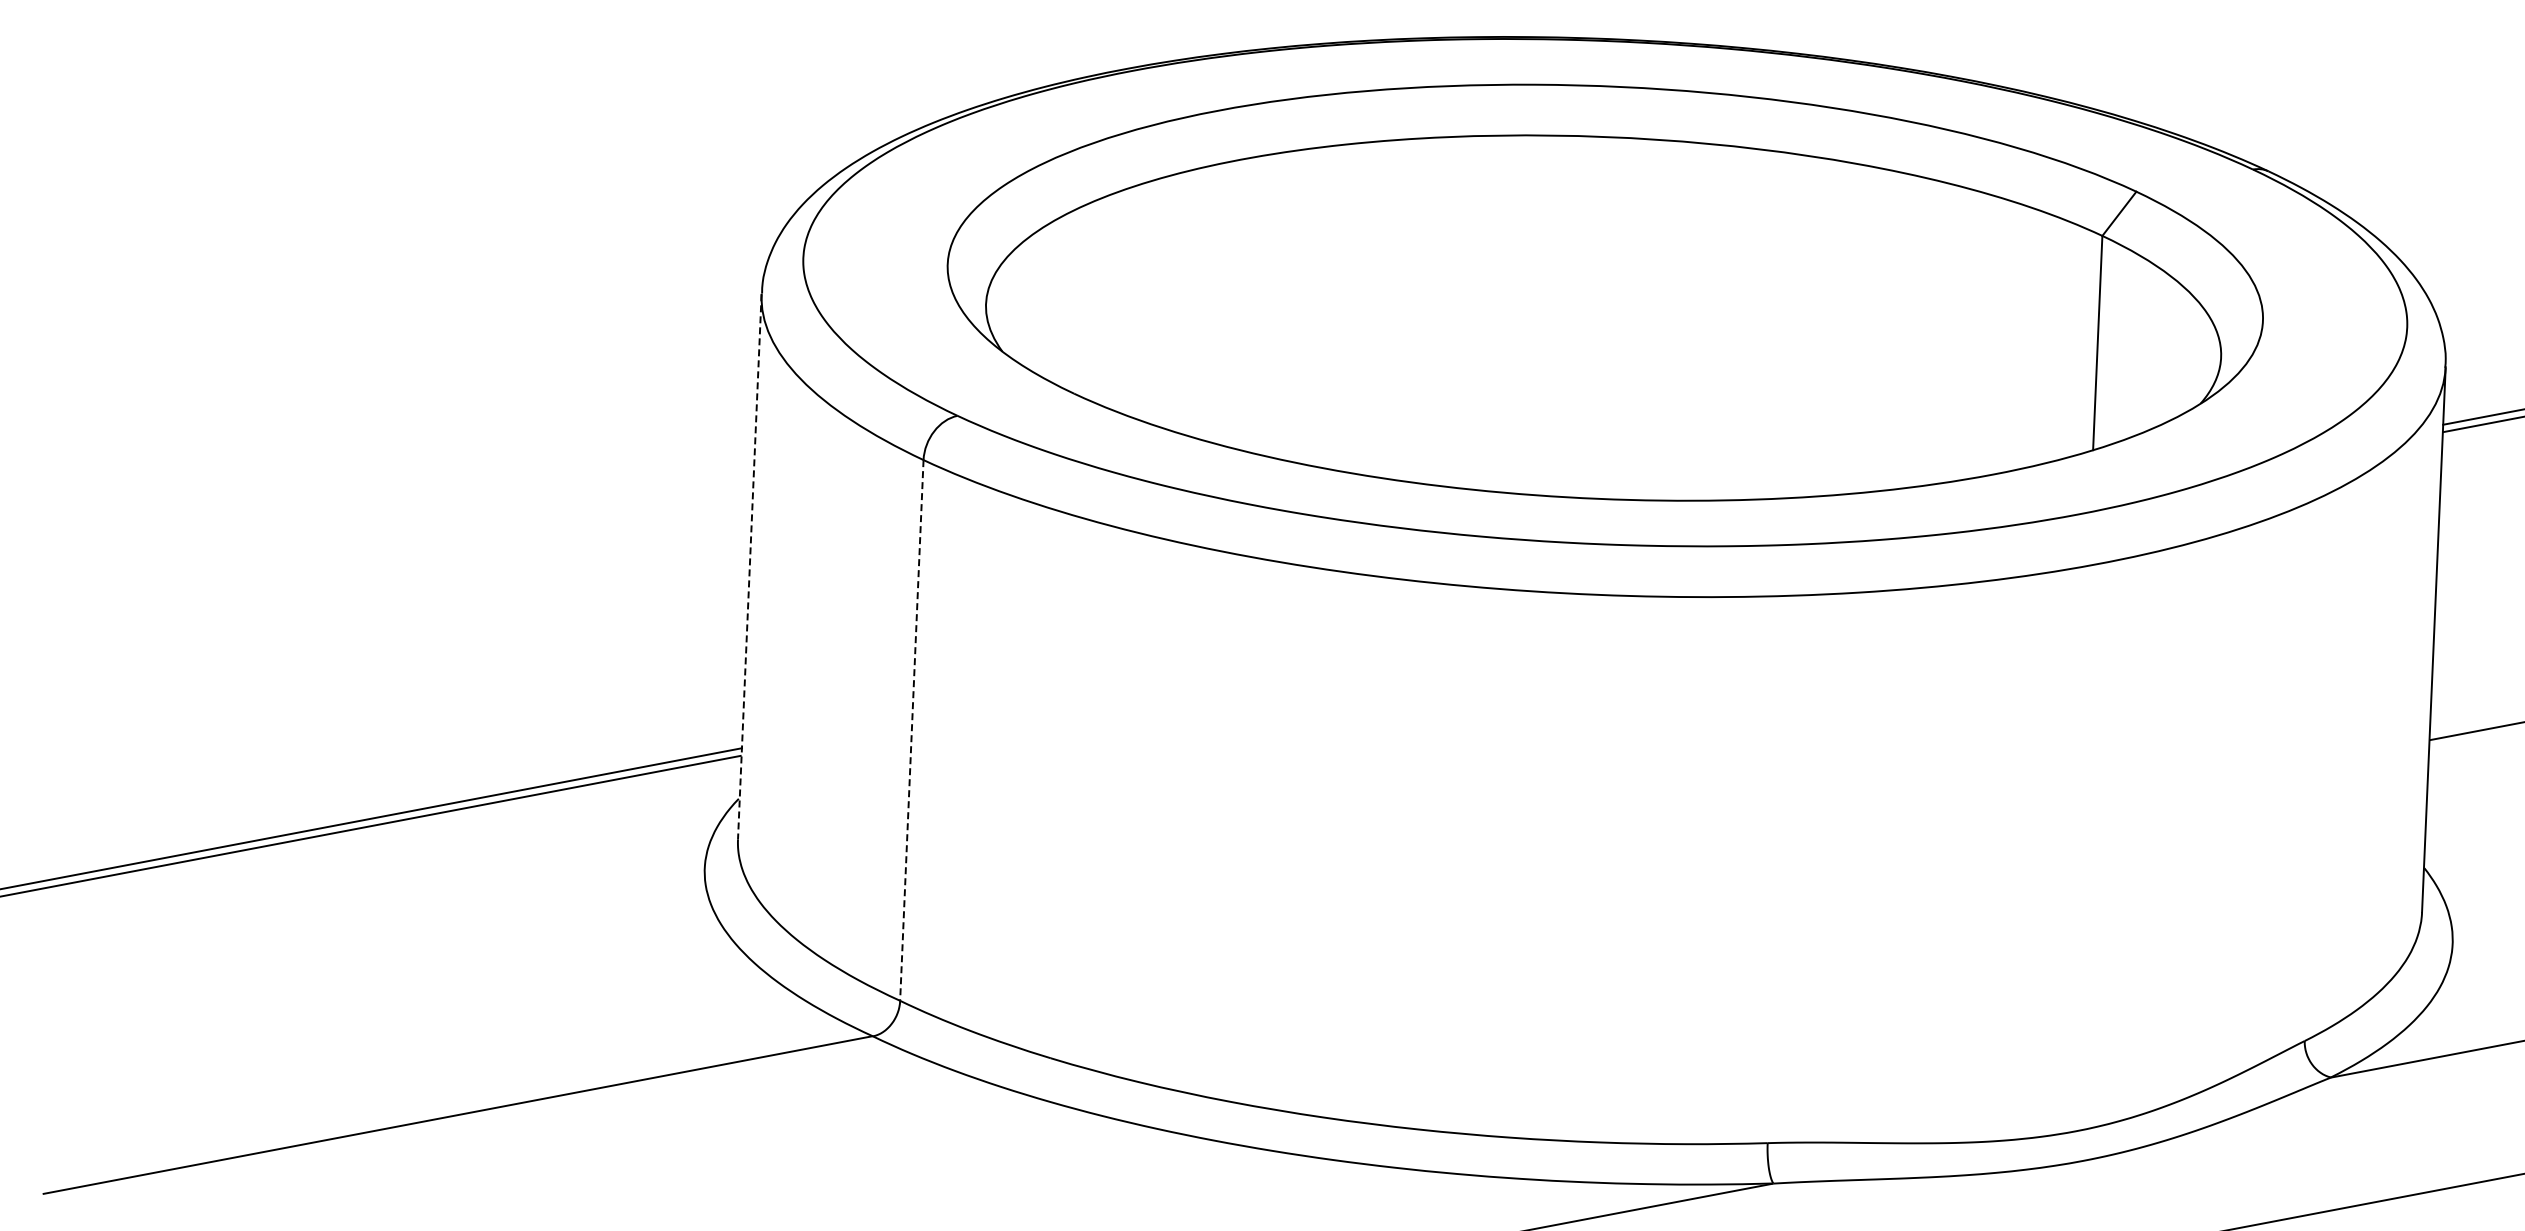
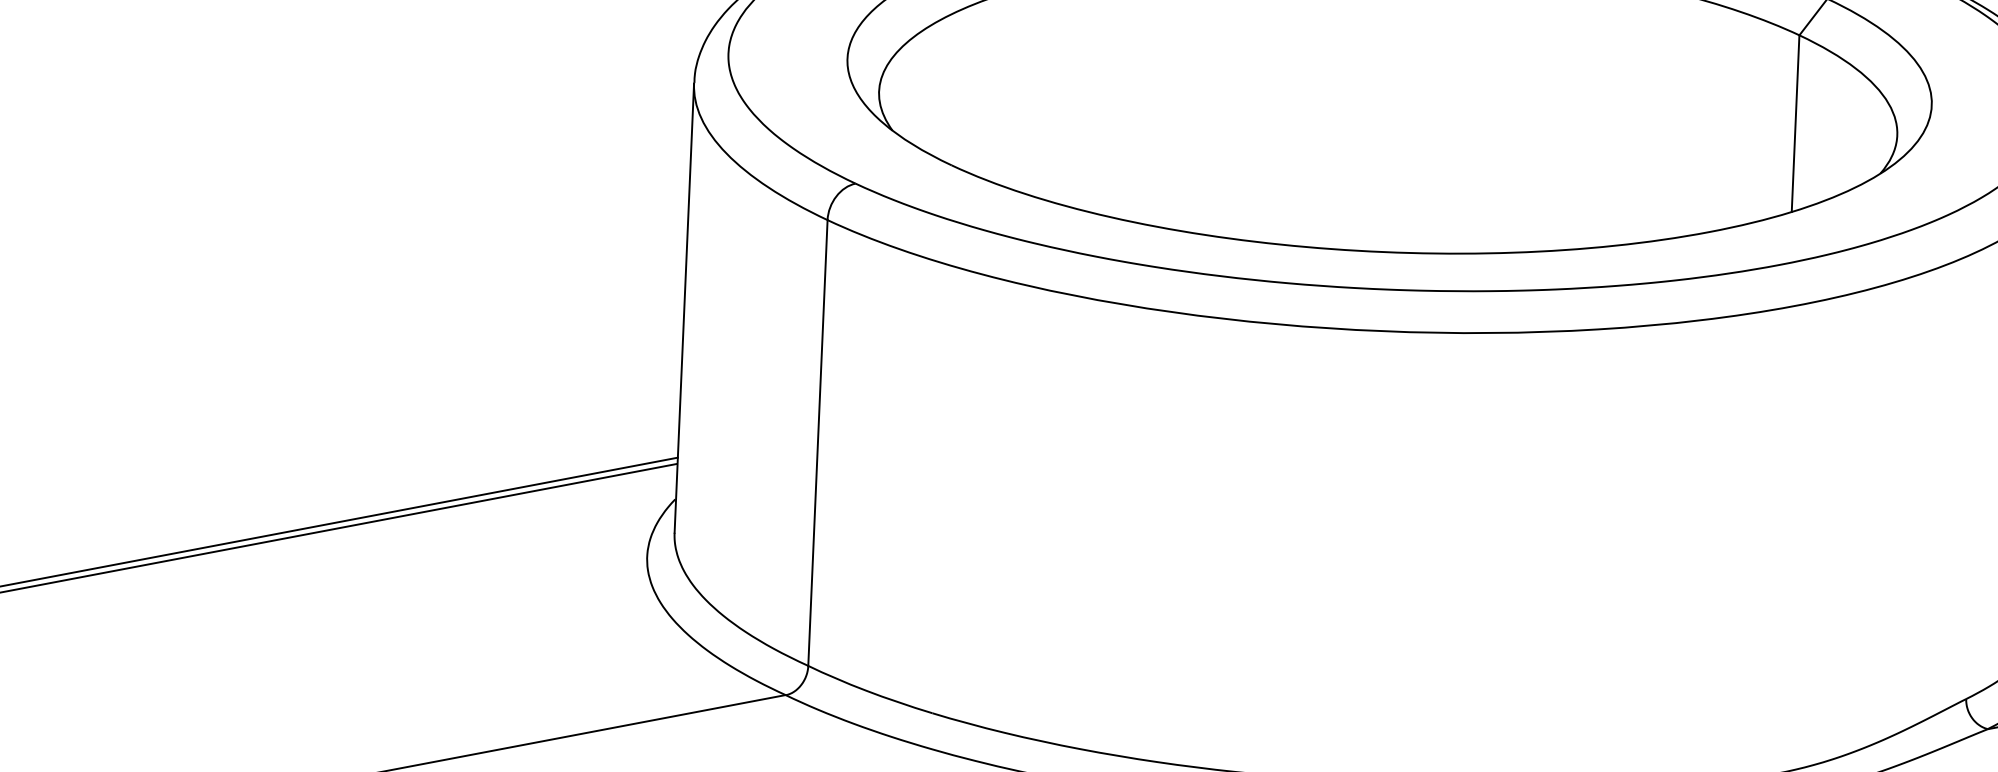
line: (749, 566) -> (684, 307), dashed -> solid
line: (911, 730) -> (817, 443), dashed -> solid

